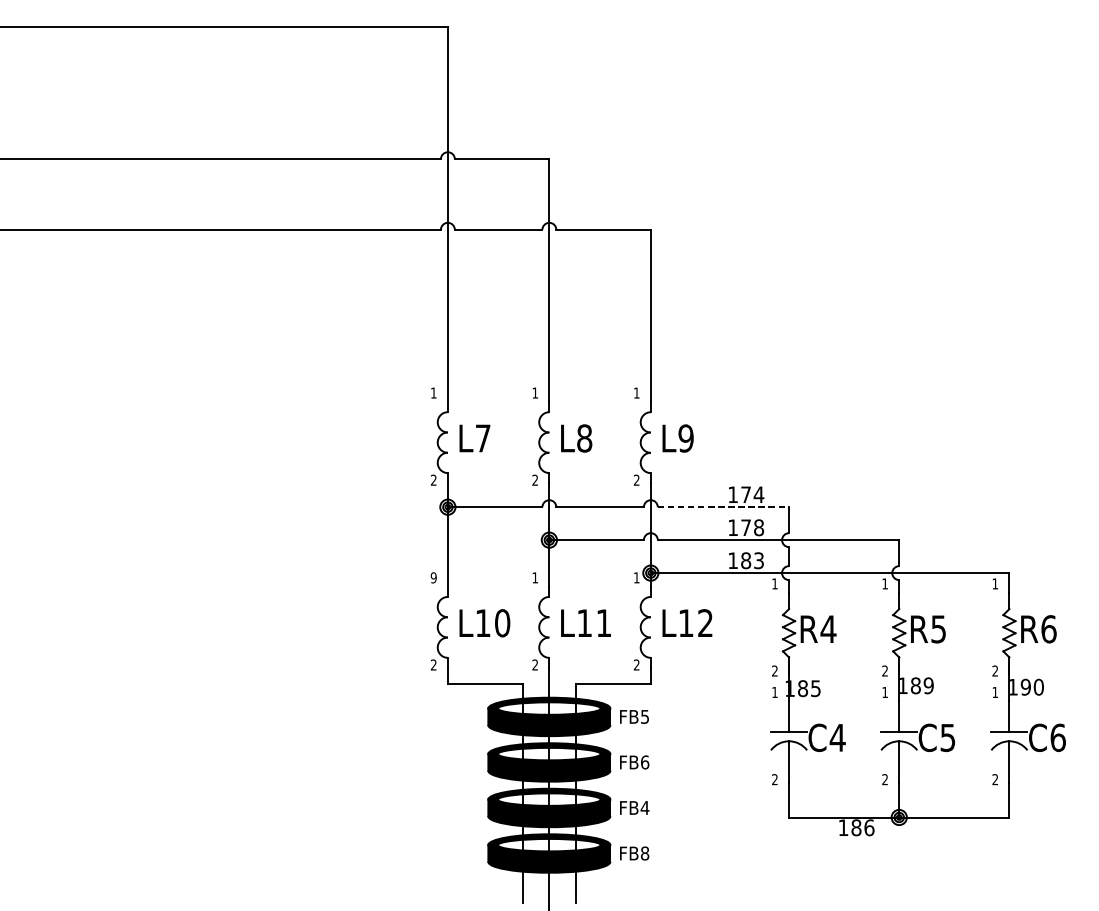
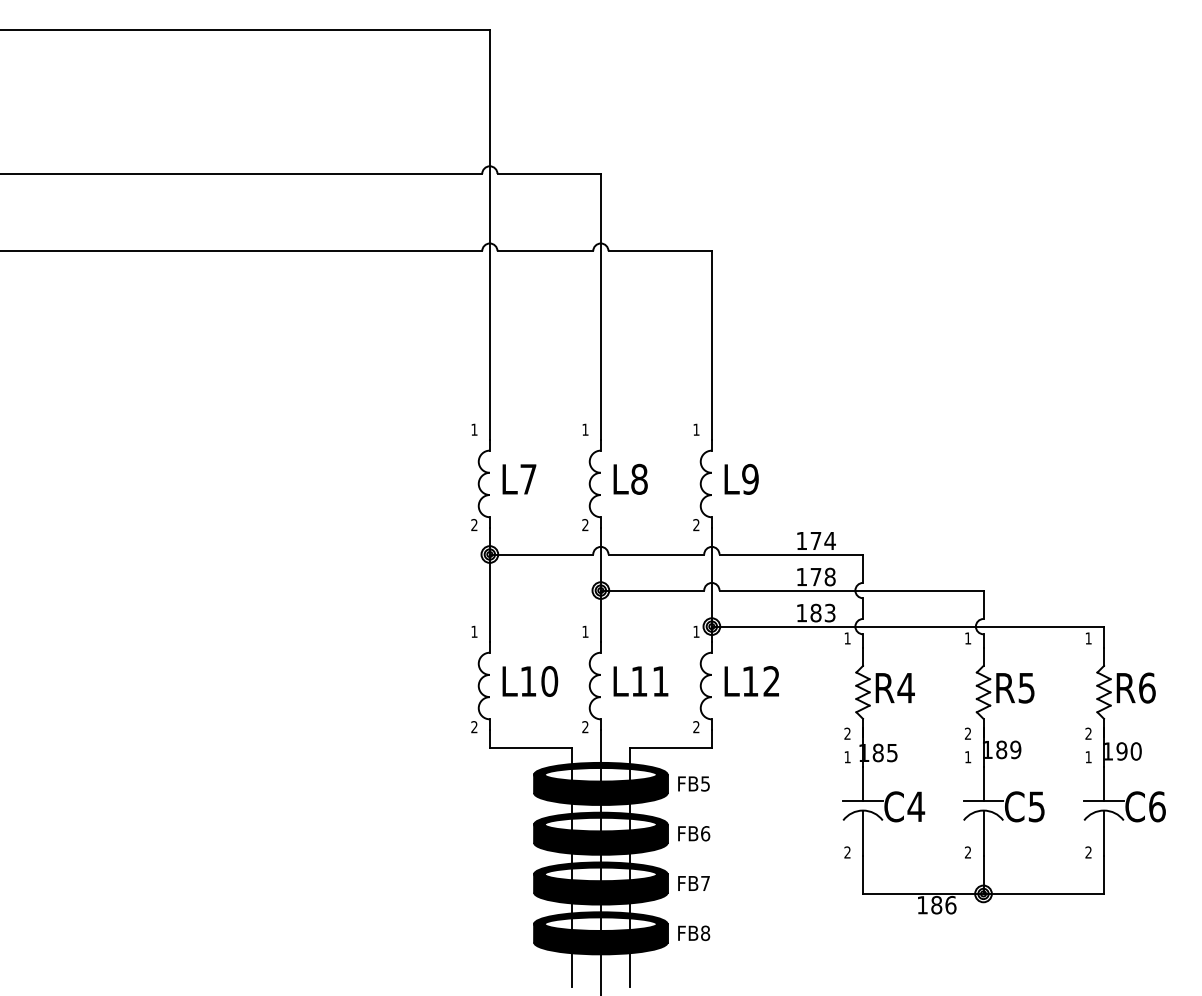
line: (723, 507) -> (791, 554), dashed -> solid
text: (433, 577) -> (474, 631), 9 -> 1
text: (645, 807) -> (705, 883), FB4 -> FB7

